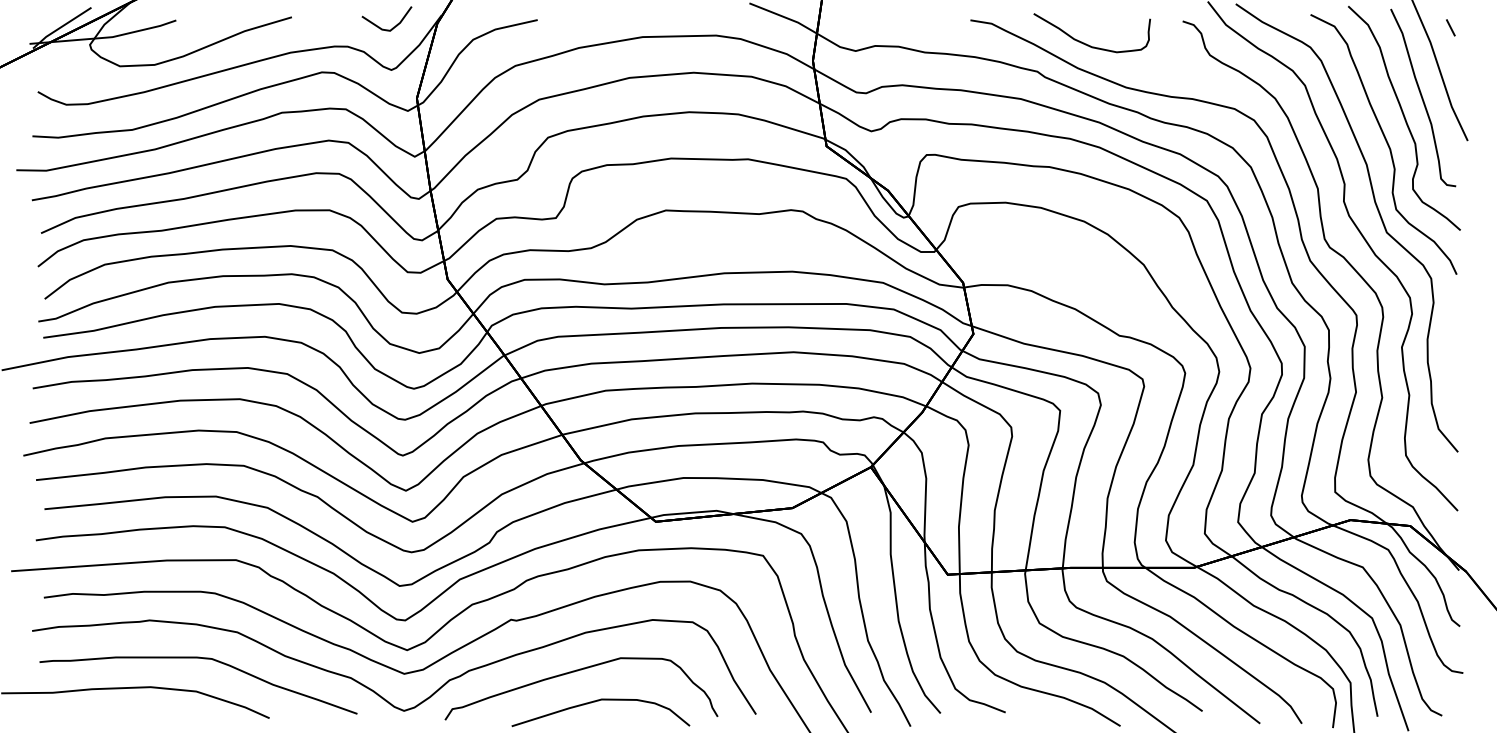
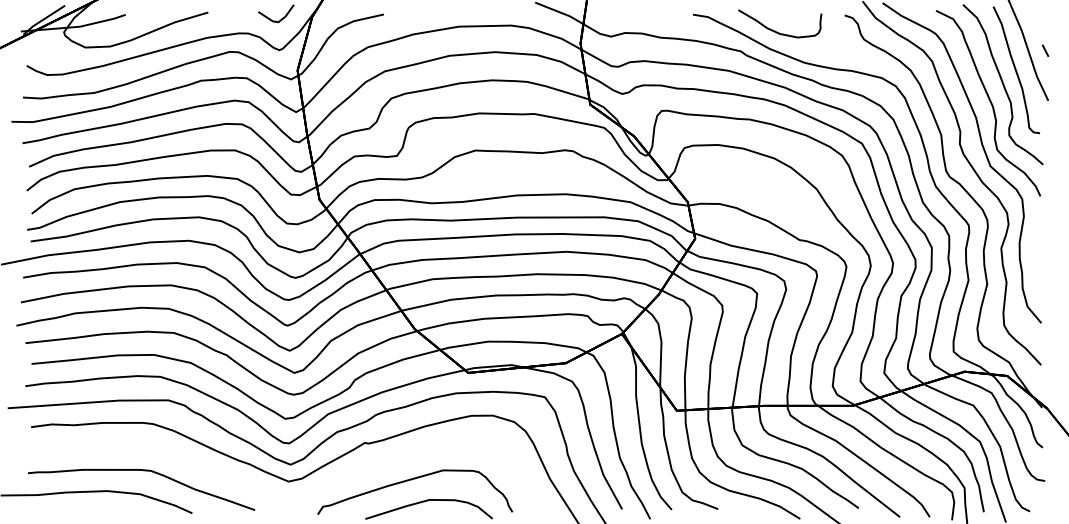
line: (1450, 27) -> (1045, 50), moved
part: (374, 690) -> (267, 493), removed

